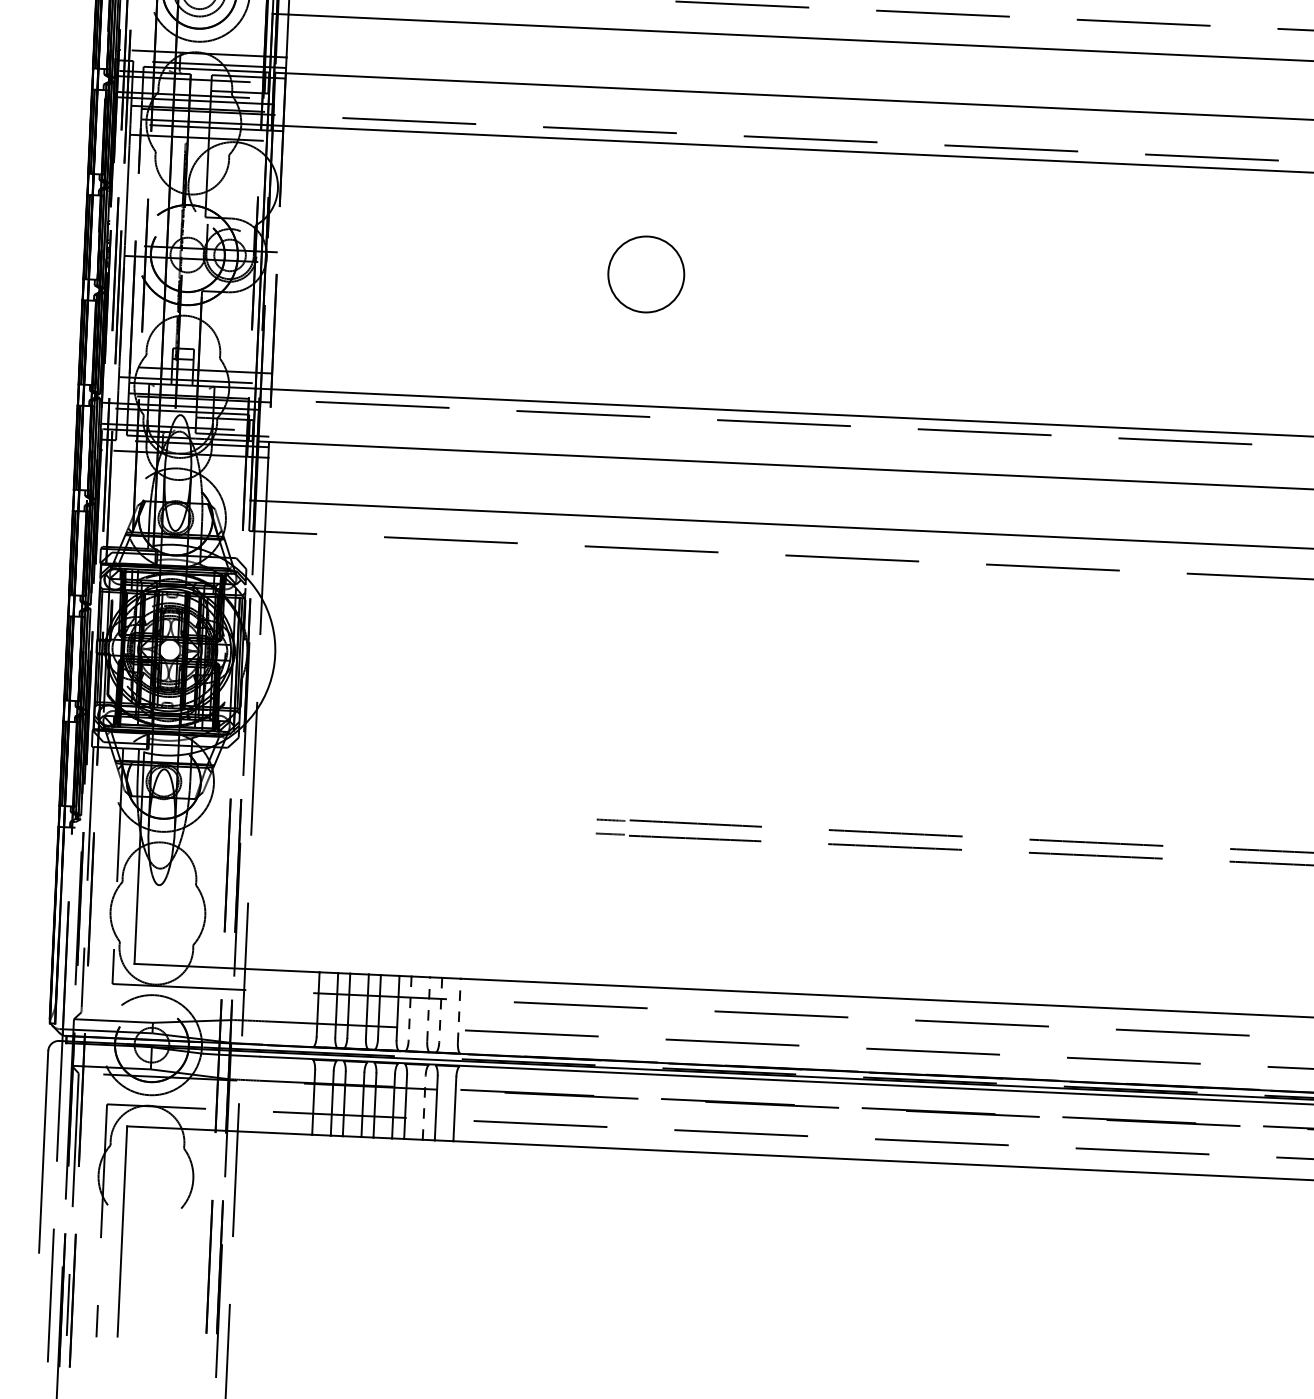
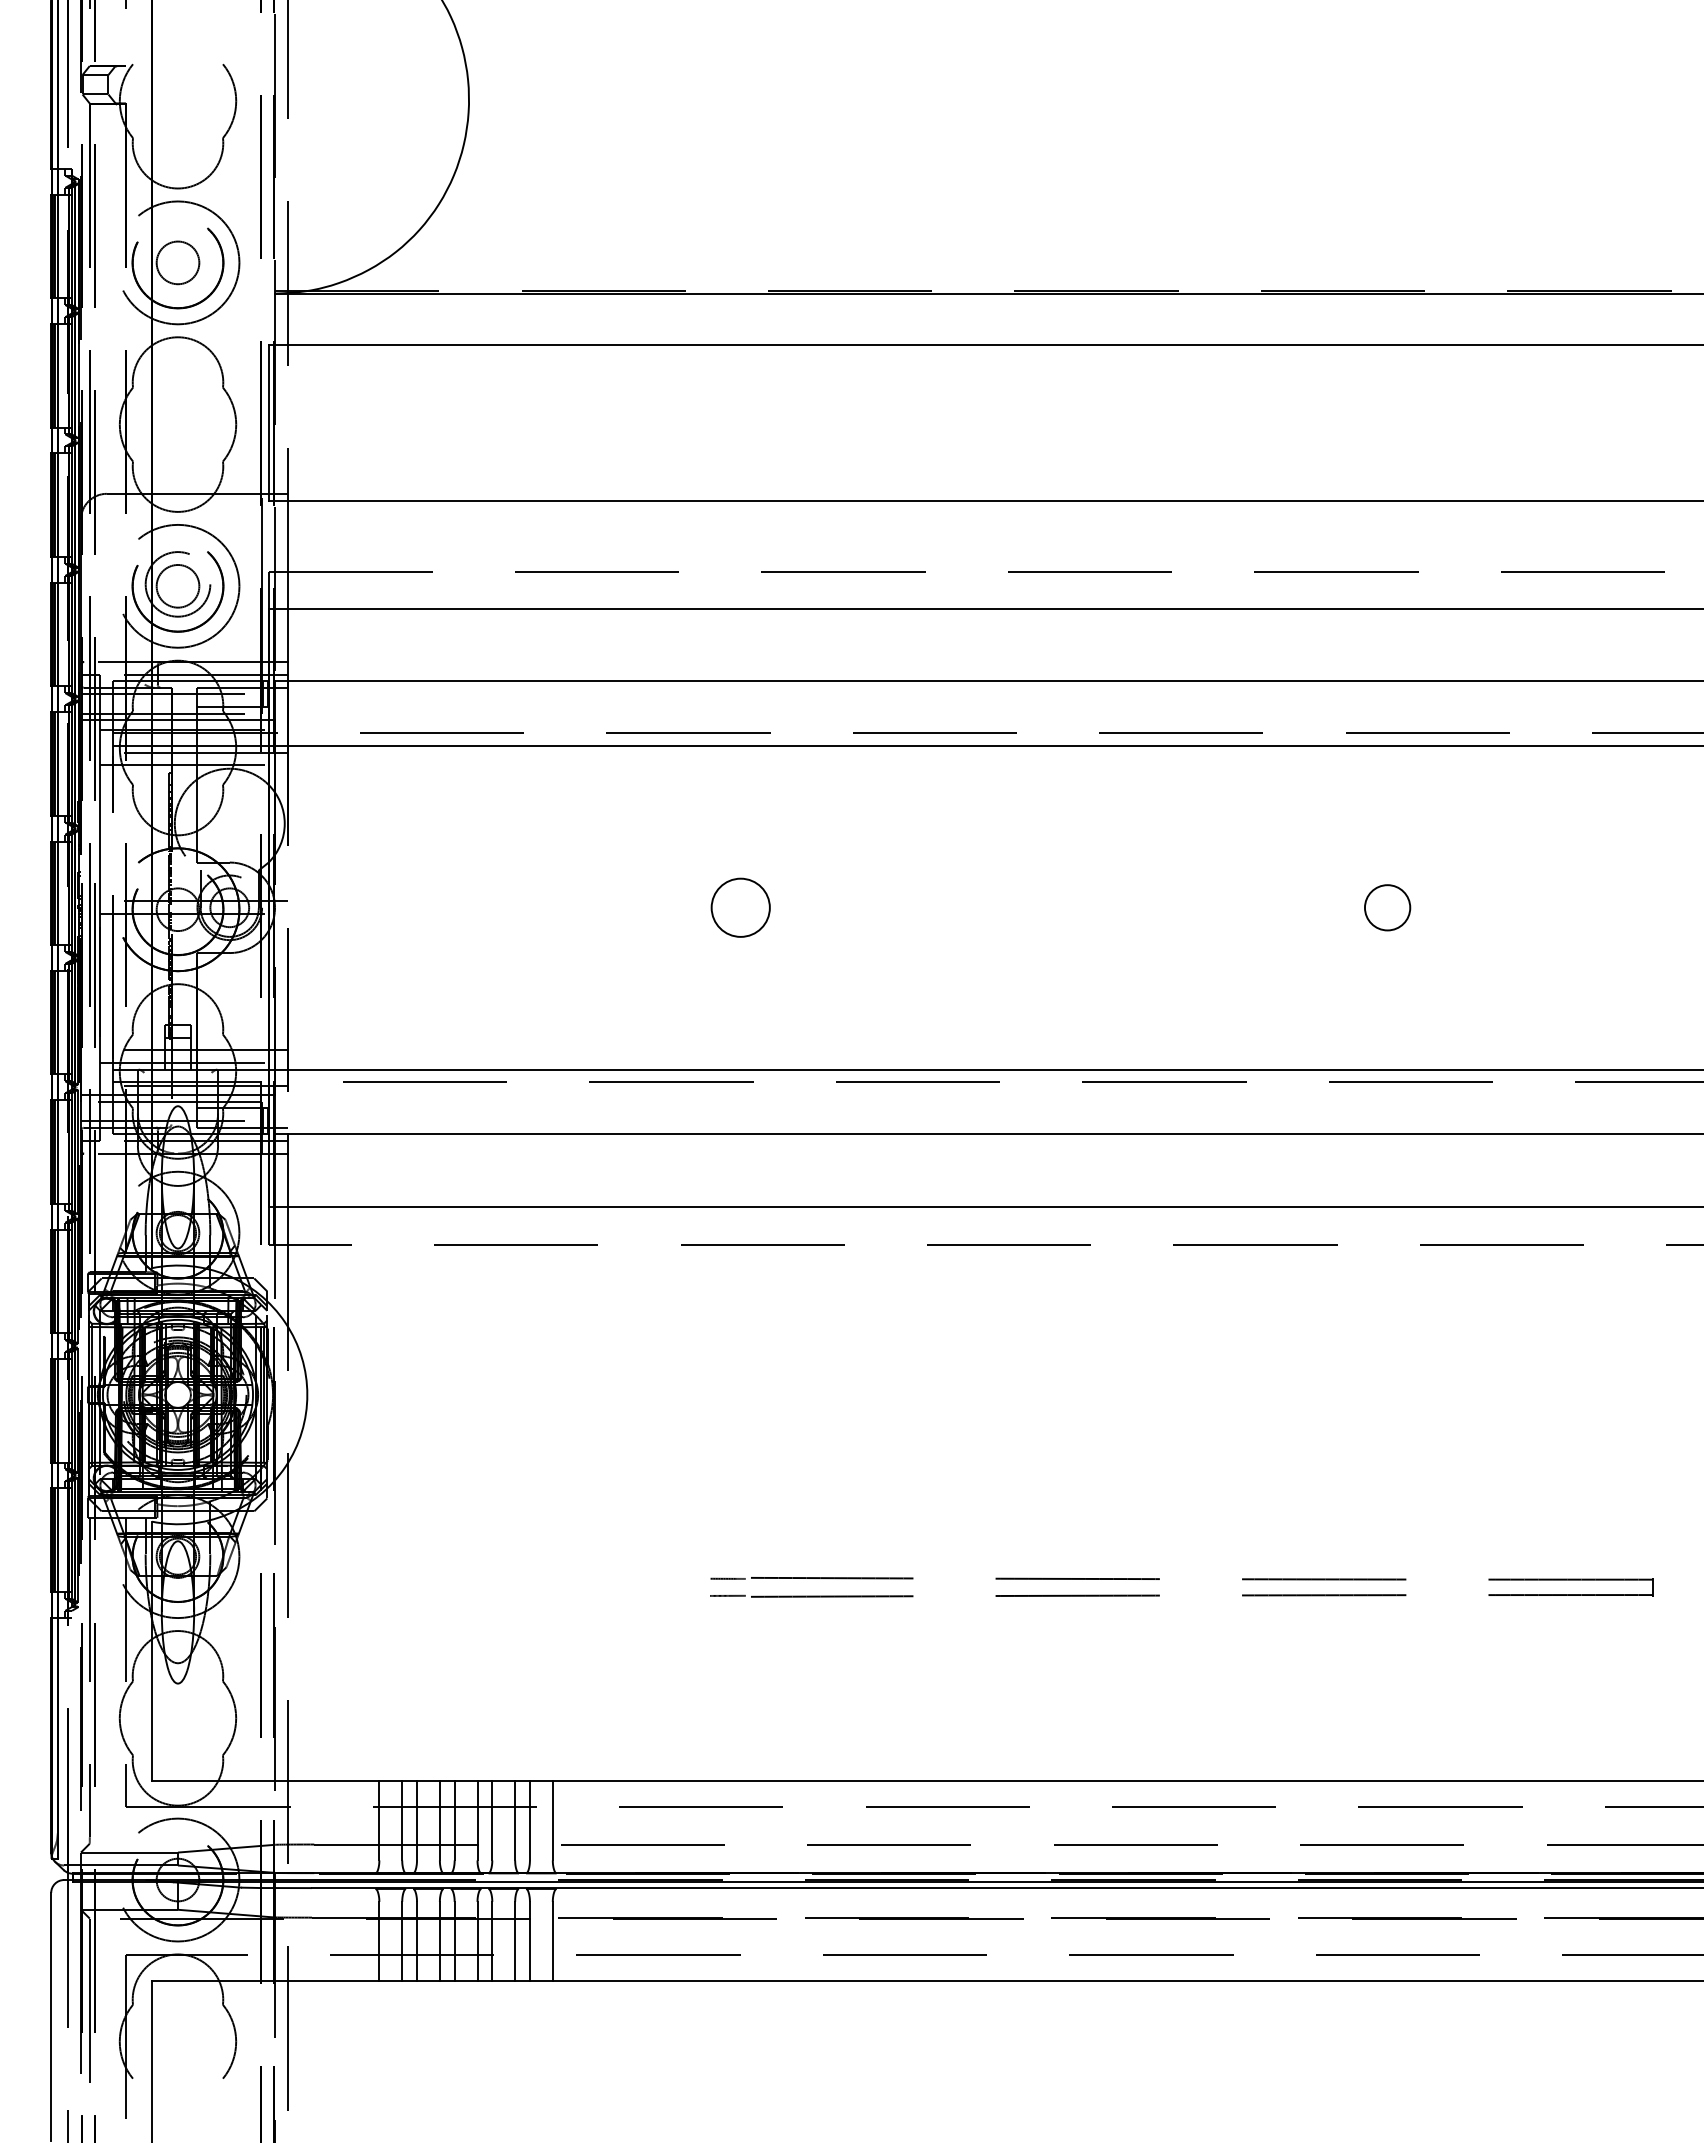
circle: (645, 274) -> (740, 907), size x0.62
circle: (1172, 298) -> (1387, 907), added
line: (410, 1008) -> (492, 1820), dashed -> solid
line: (428, 1009) -> (515, 1820), dashed -> solid
line: (440, 1009) -> (529, 1820), dashed -> solid
line: (459, 1010) -> (552, 1820), dashed -> solid
line: (424, 1107) -> (515, 1941), dashed -> solid

